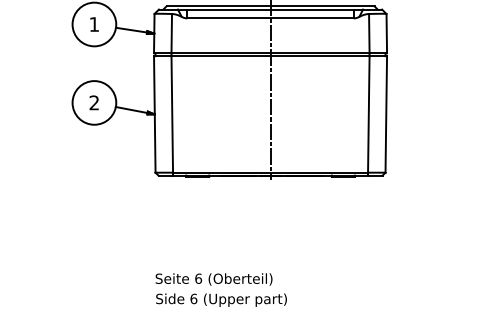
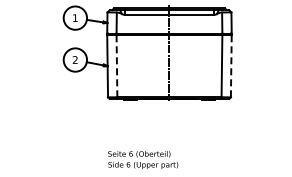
line: (171, 113) -> (116, 65), solid -> dashed
line: (386, 113) -> (231, 65), solid -> dashed

